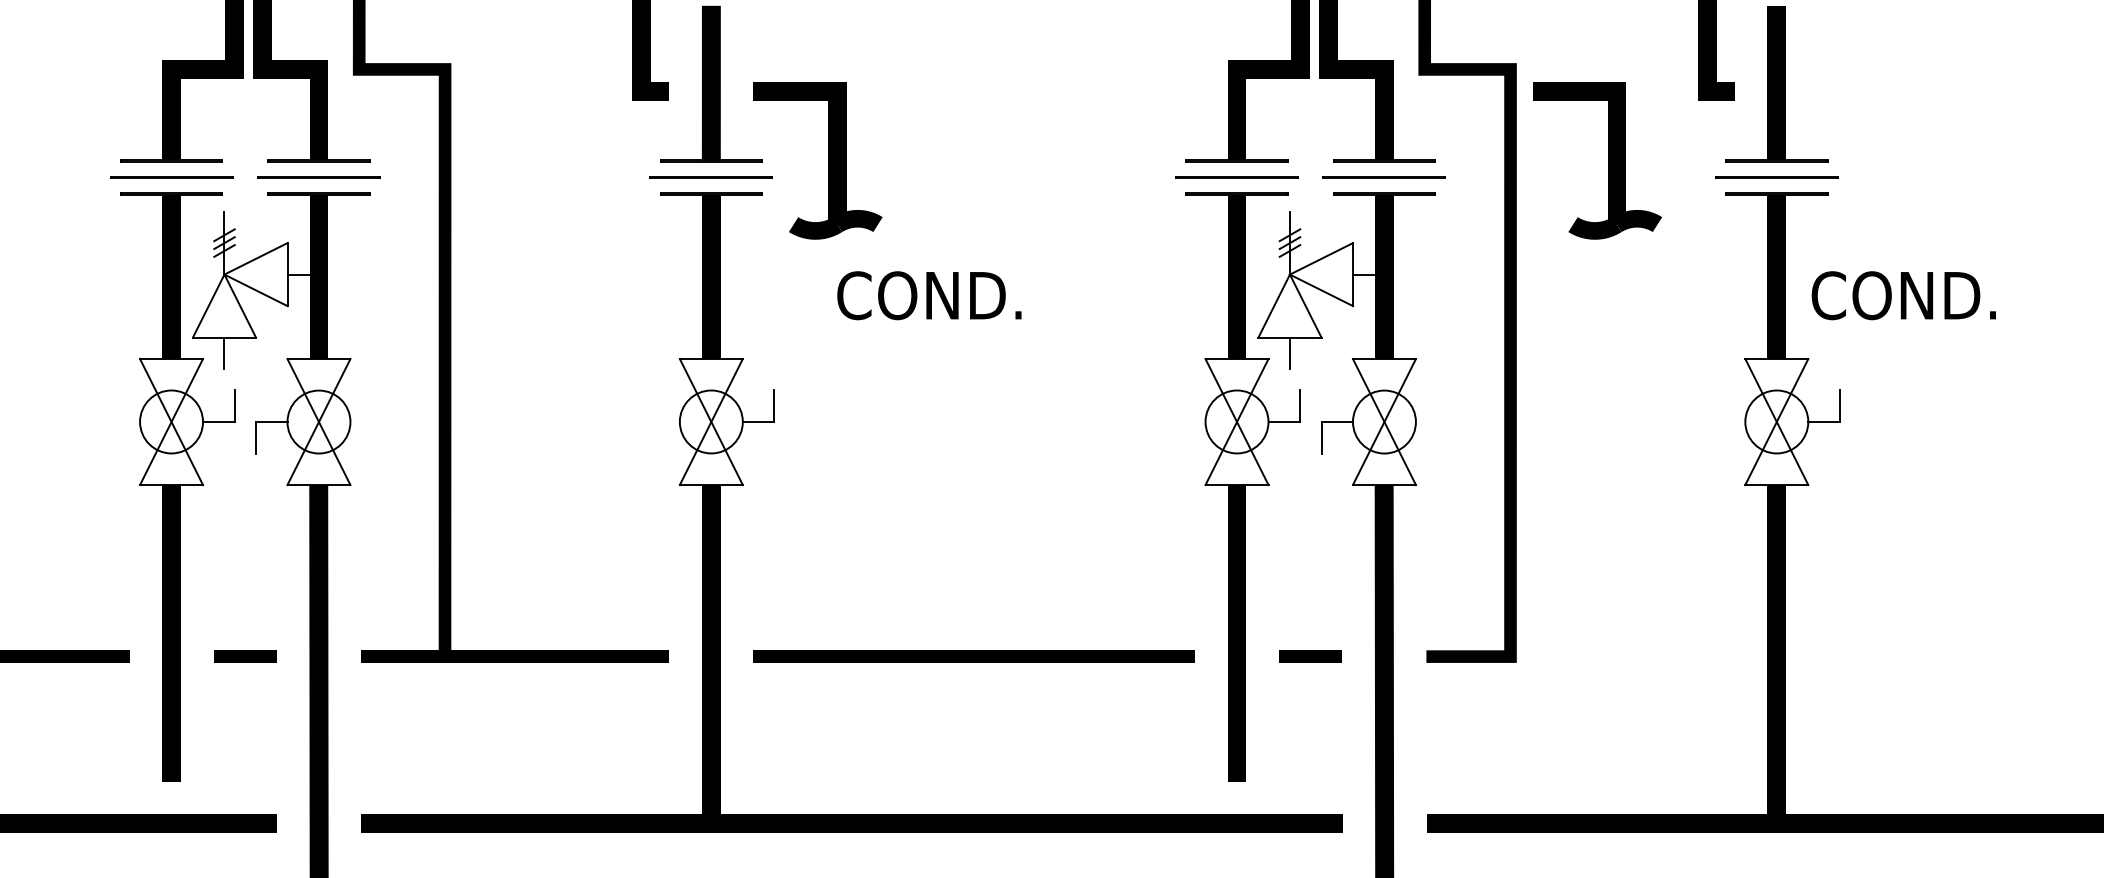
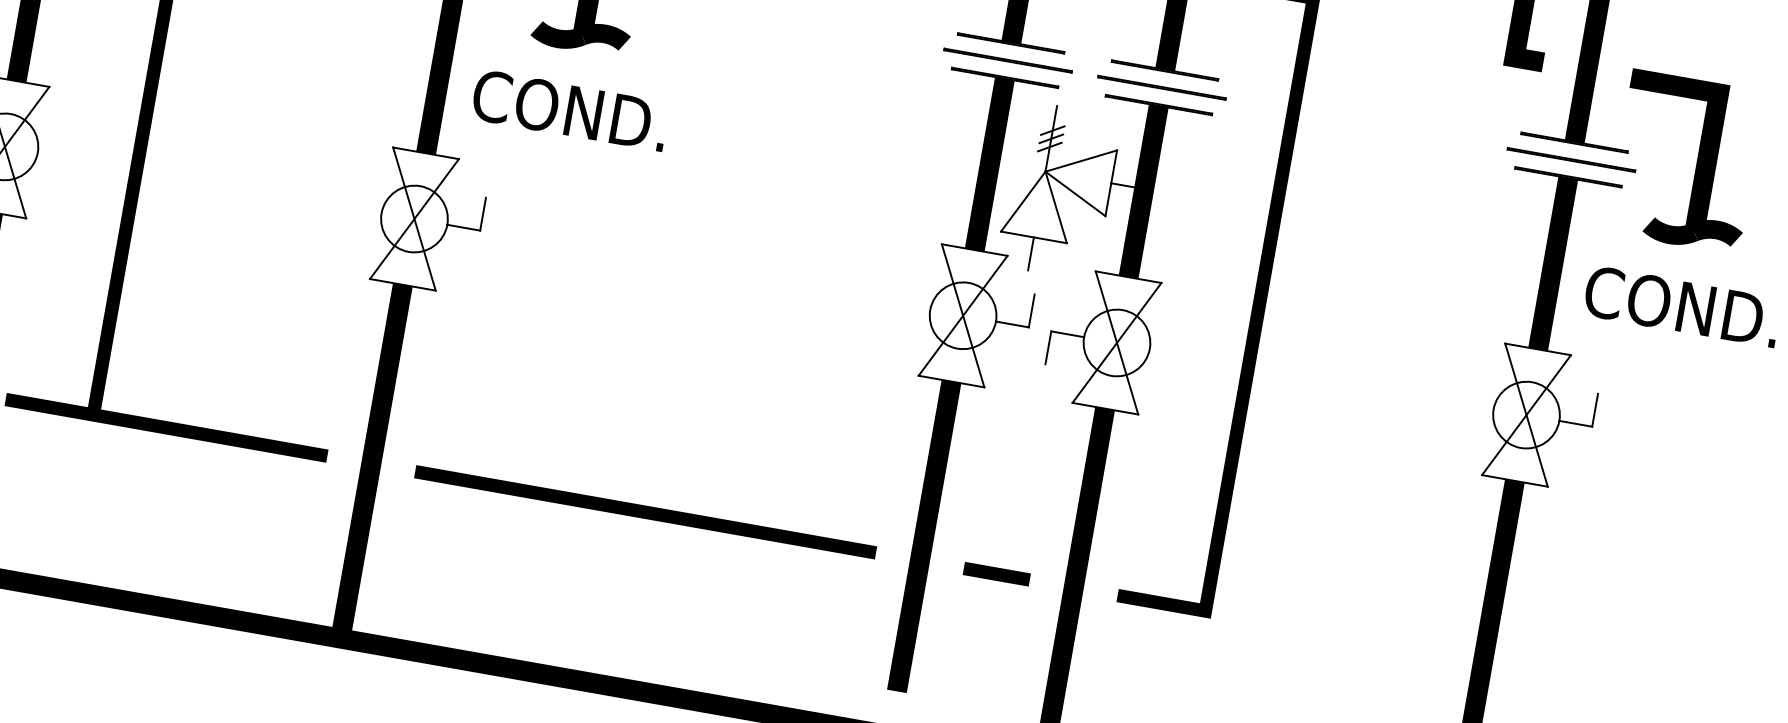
part: (1608, 160) -> (1697, 163), moved
text: (929, 295) -> (570, 110), moved

